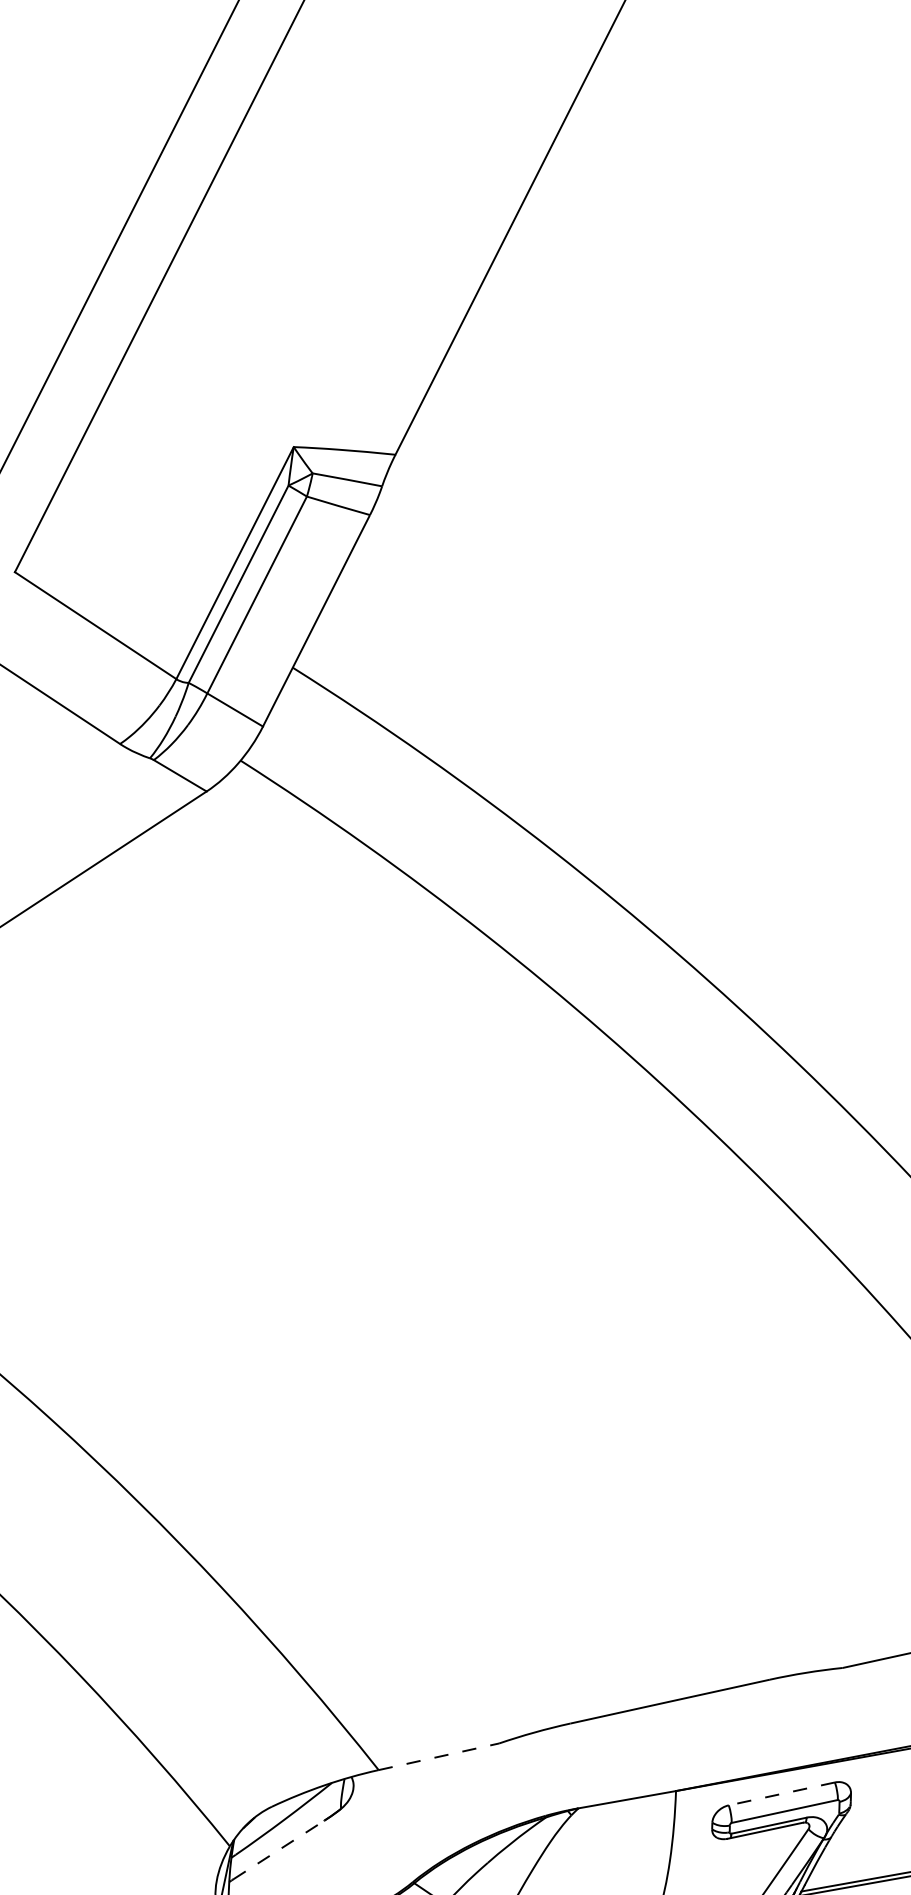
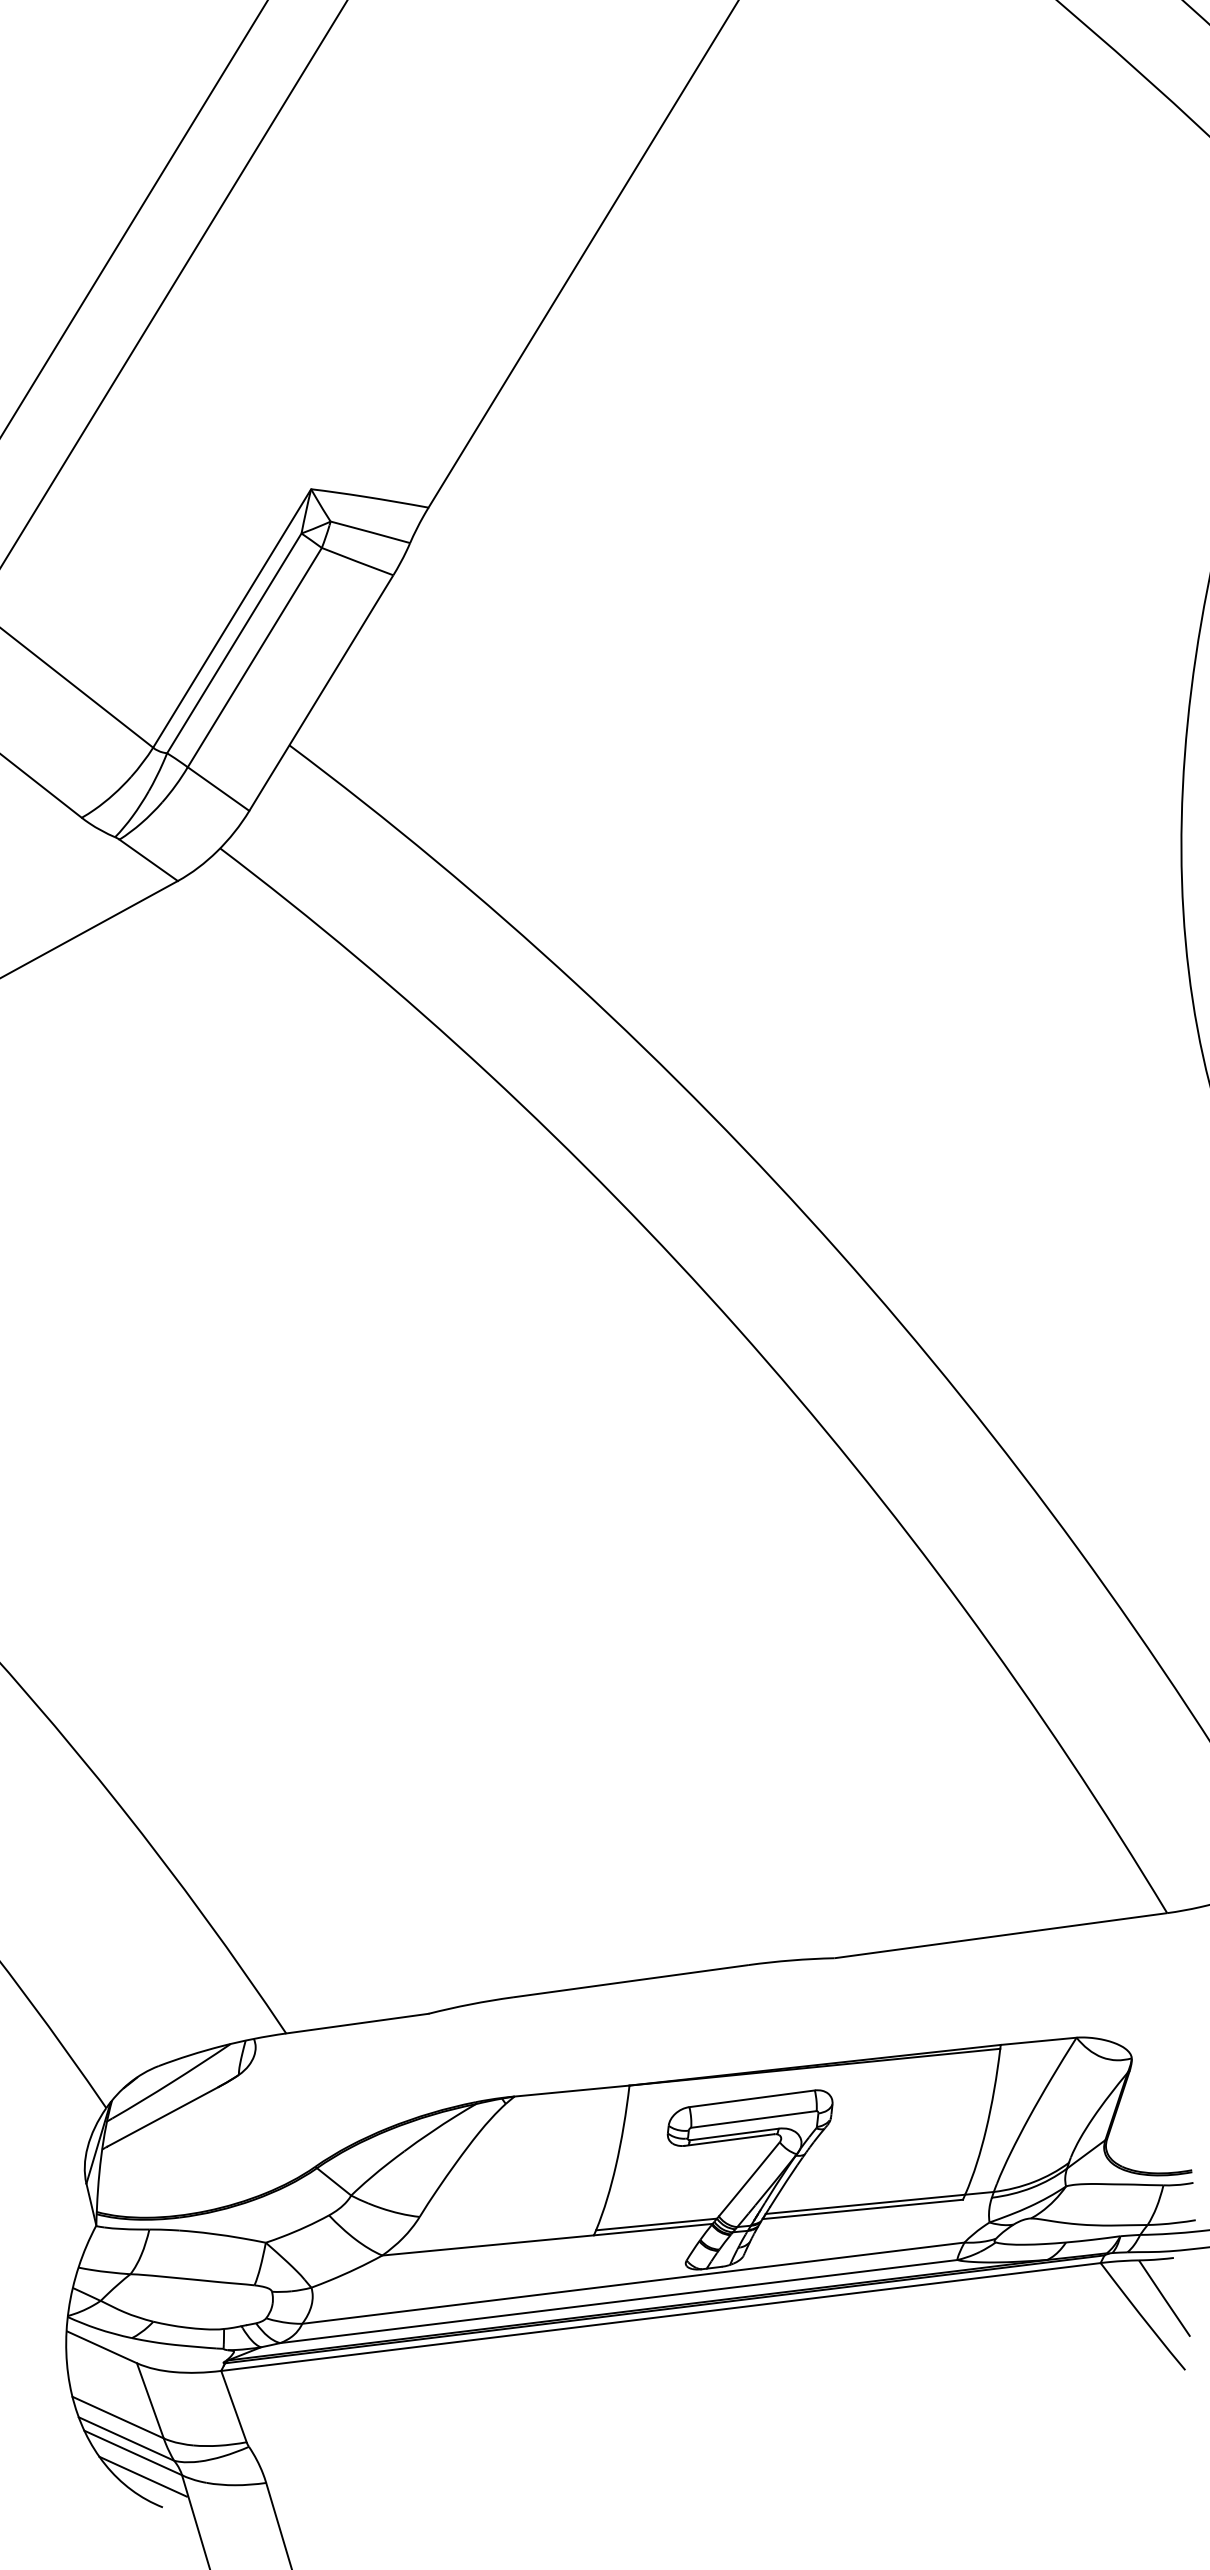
line: (439, 1756) -> (357, 2023), dashed -> solid
line: (781, 1793) -> (751, 2098), dashed -> solid
line: (279, 1849) -> (163, 2116), dashed -> solid

